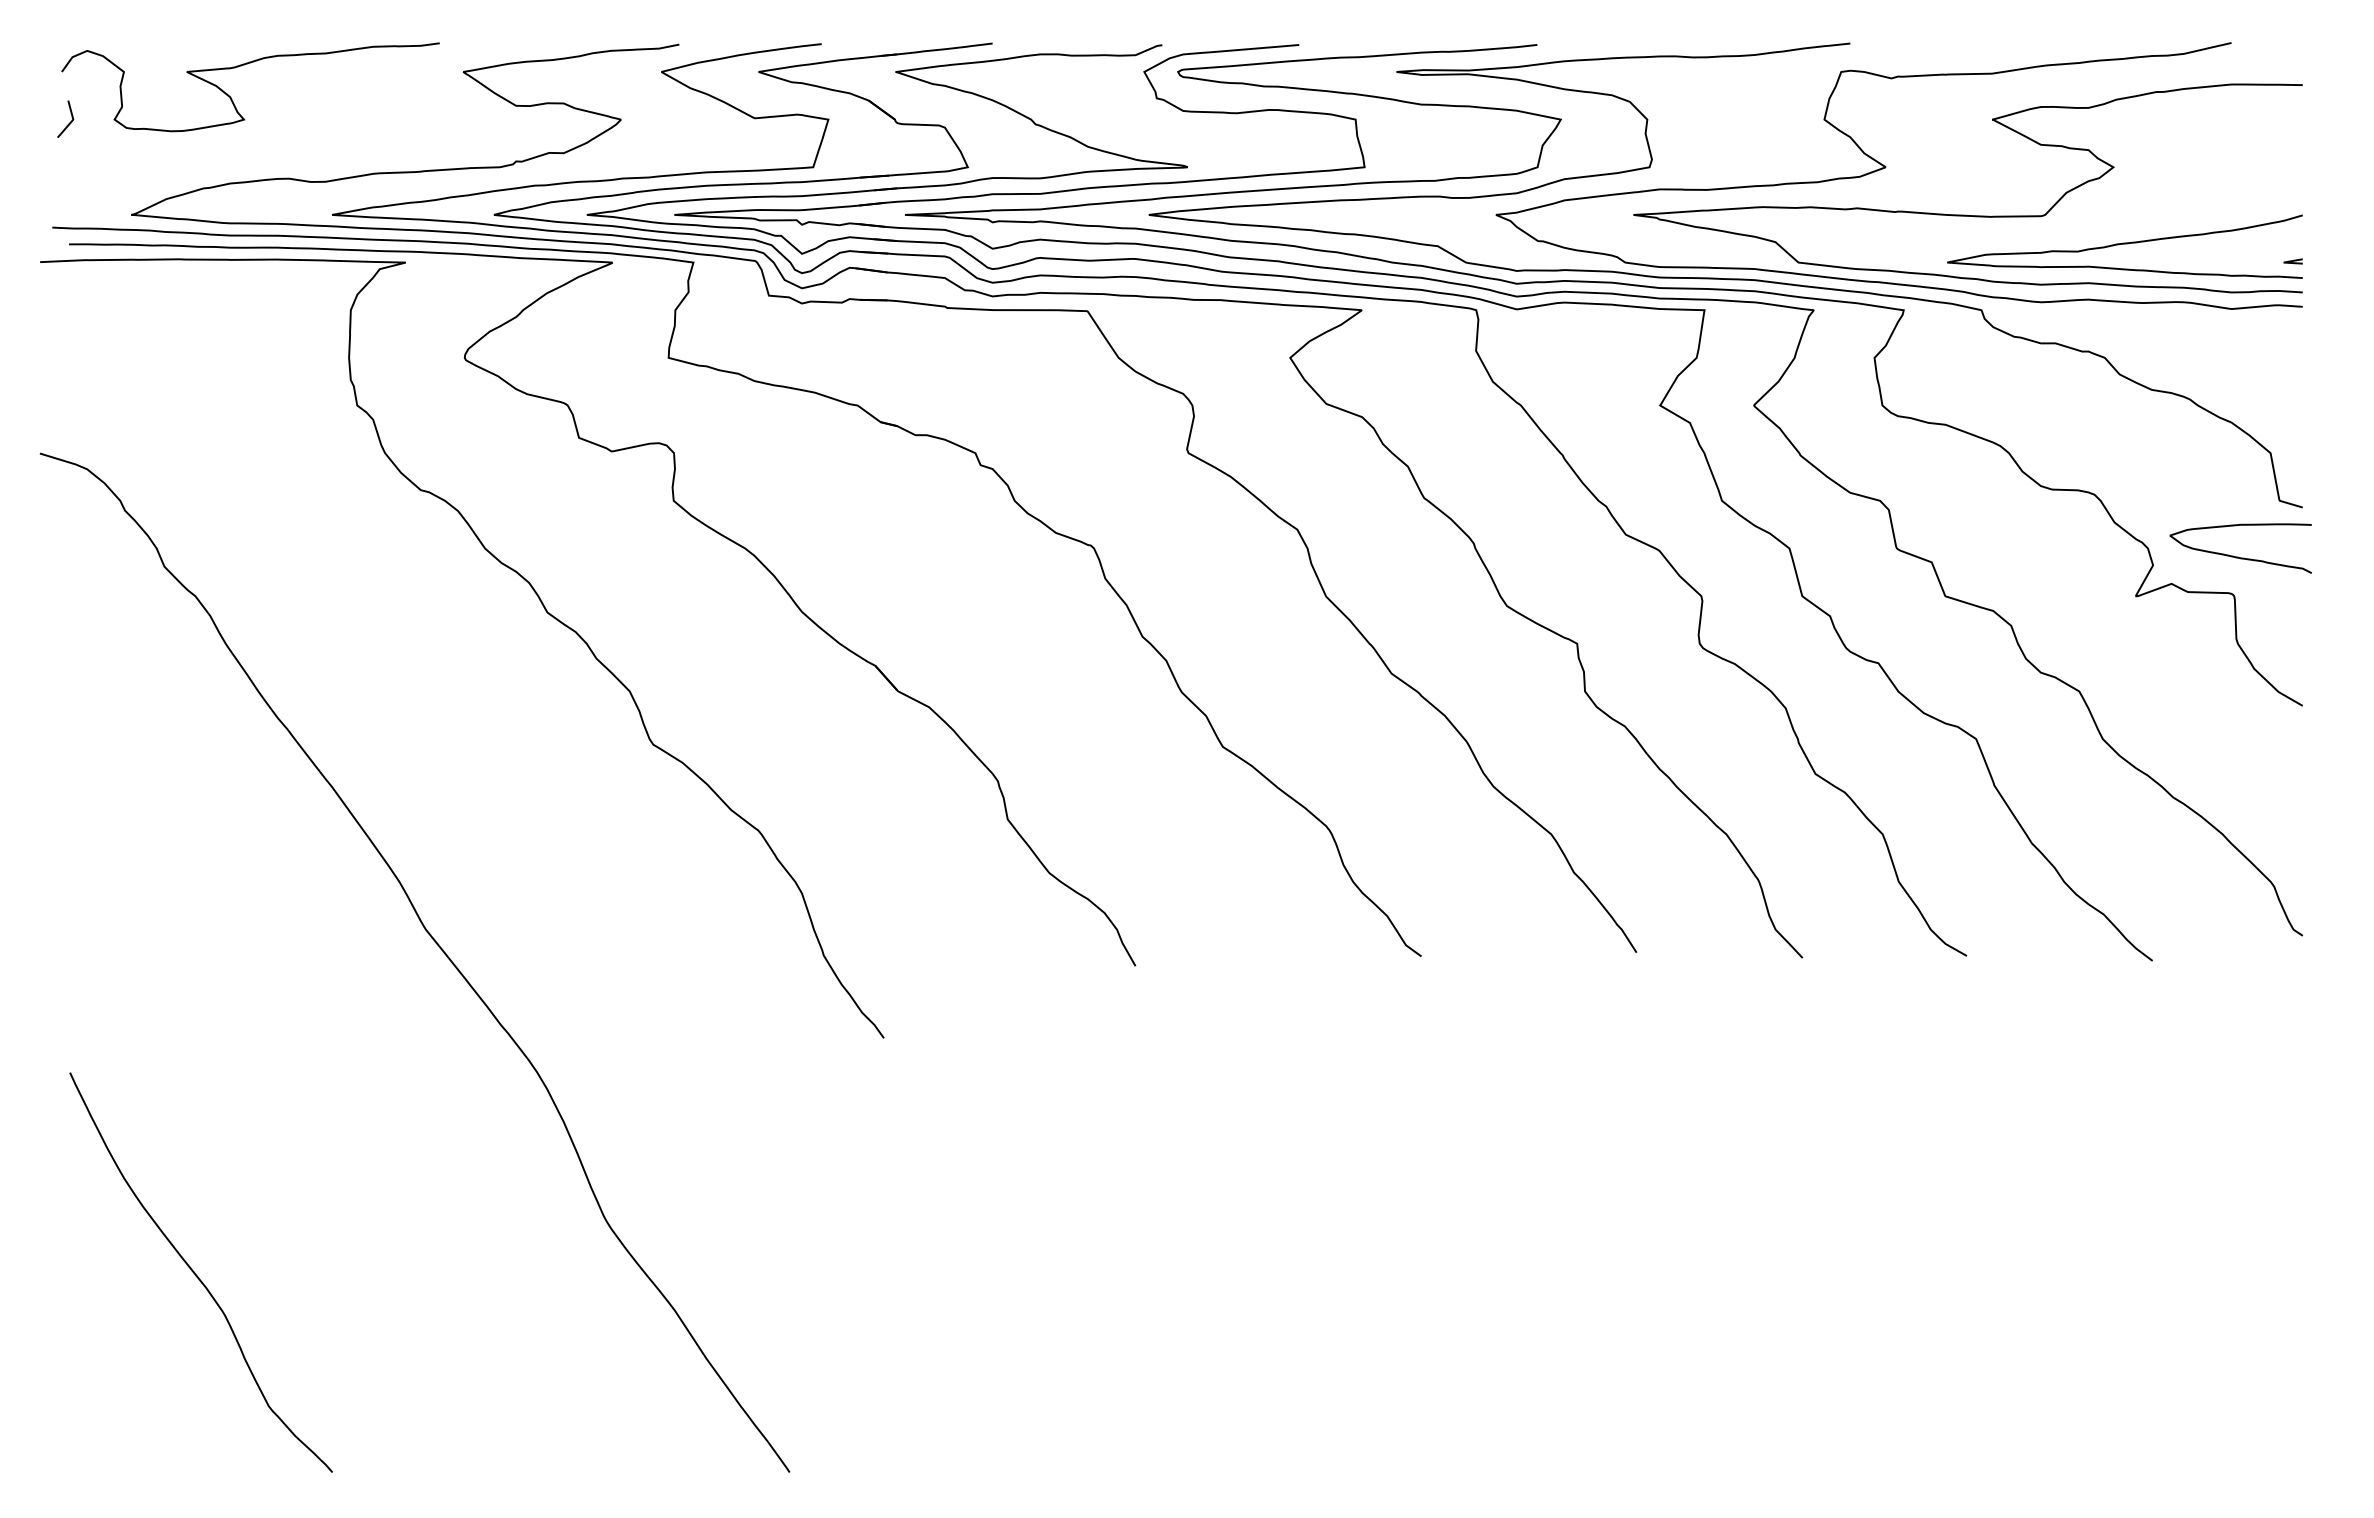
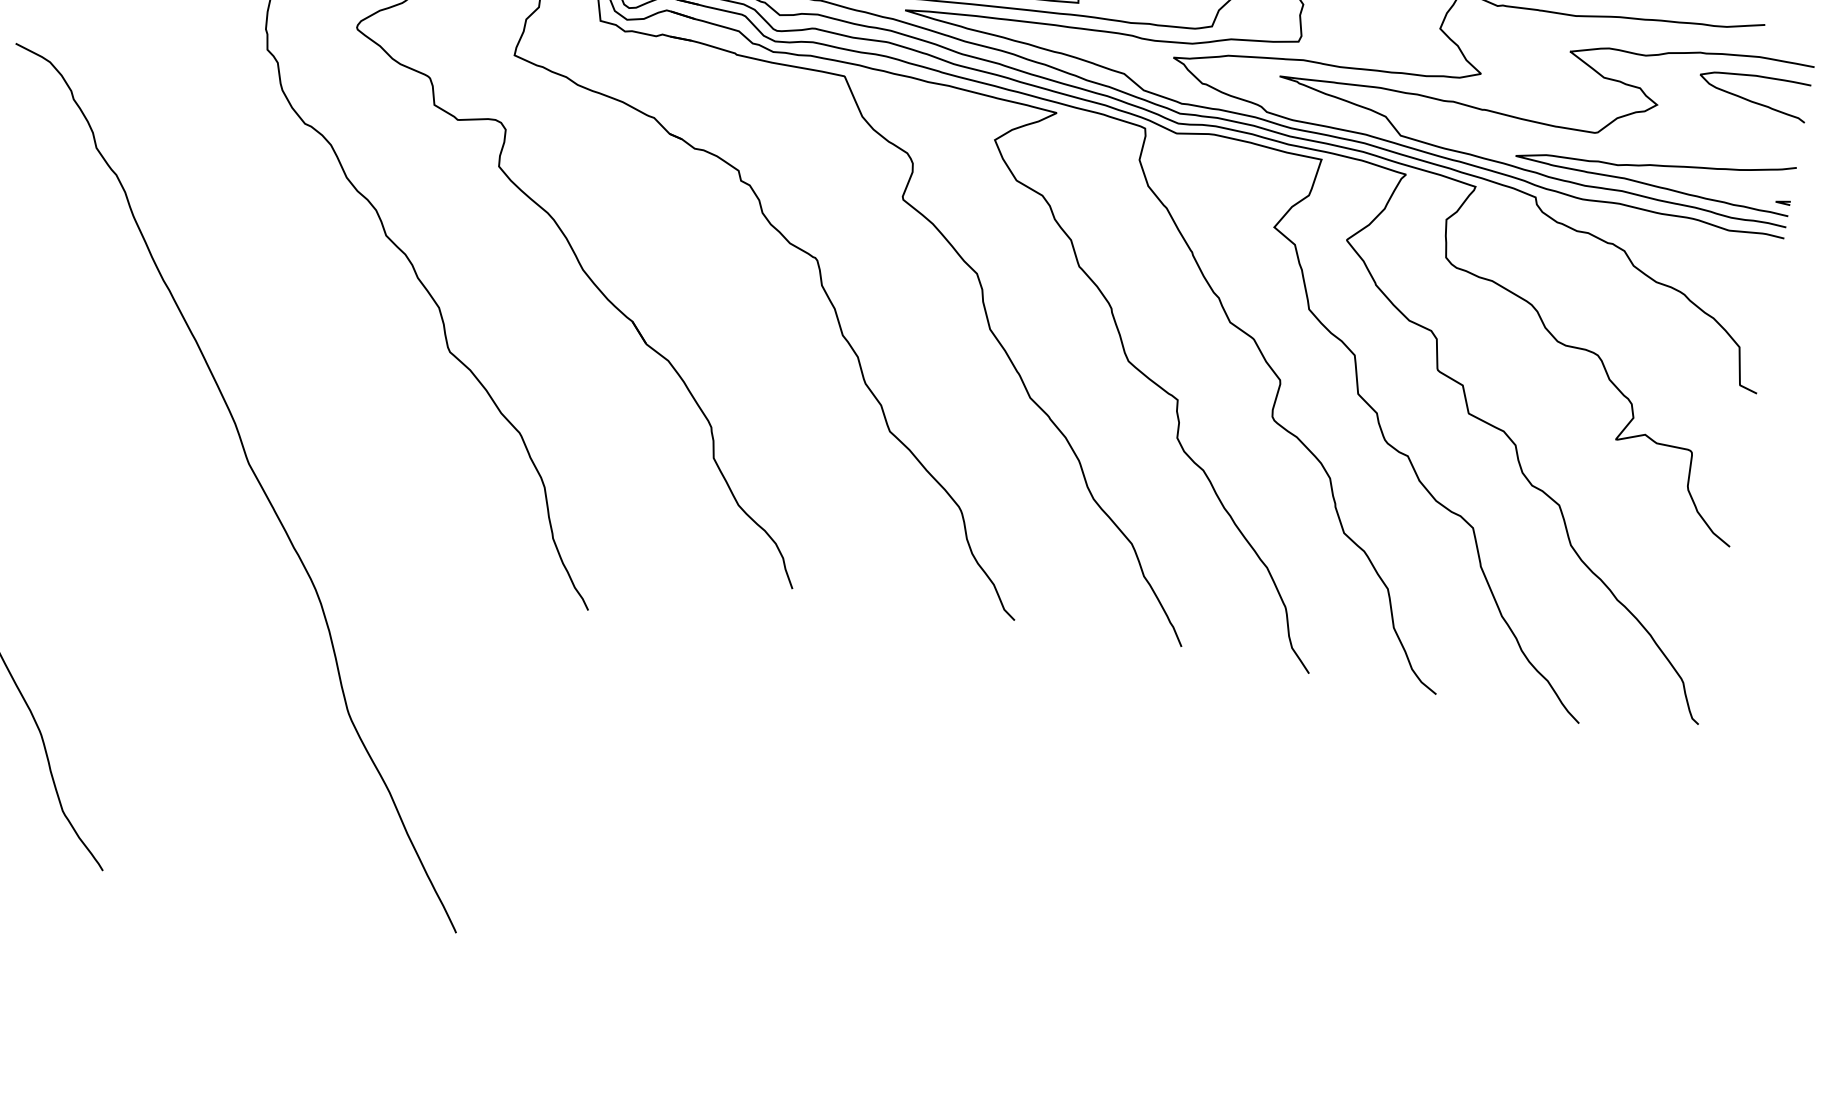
curve: (2238, 556) -> (1750, 100), moved

